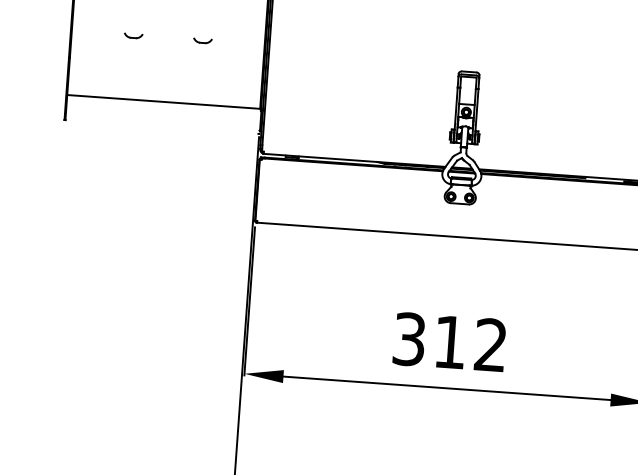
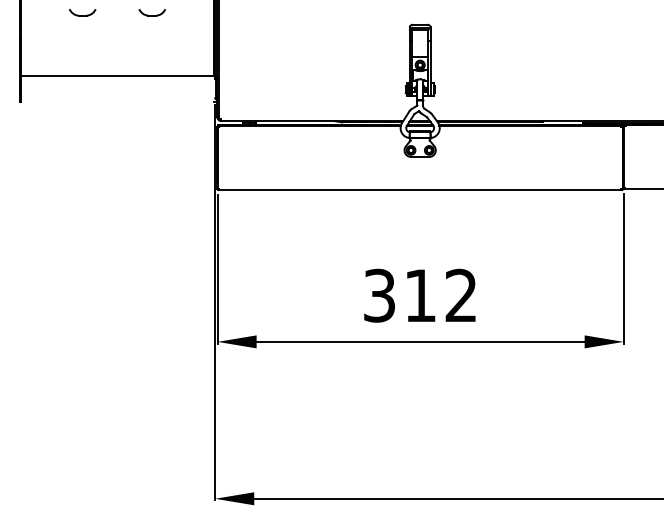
part: (133, 35) -> (82, 12), size x1.43
part: (202, 40) -> (151, 12), size x1.43

